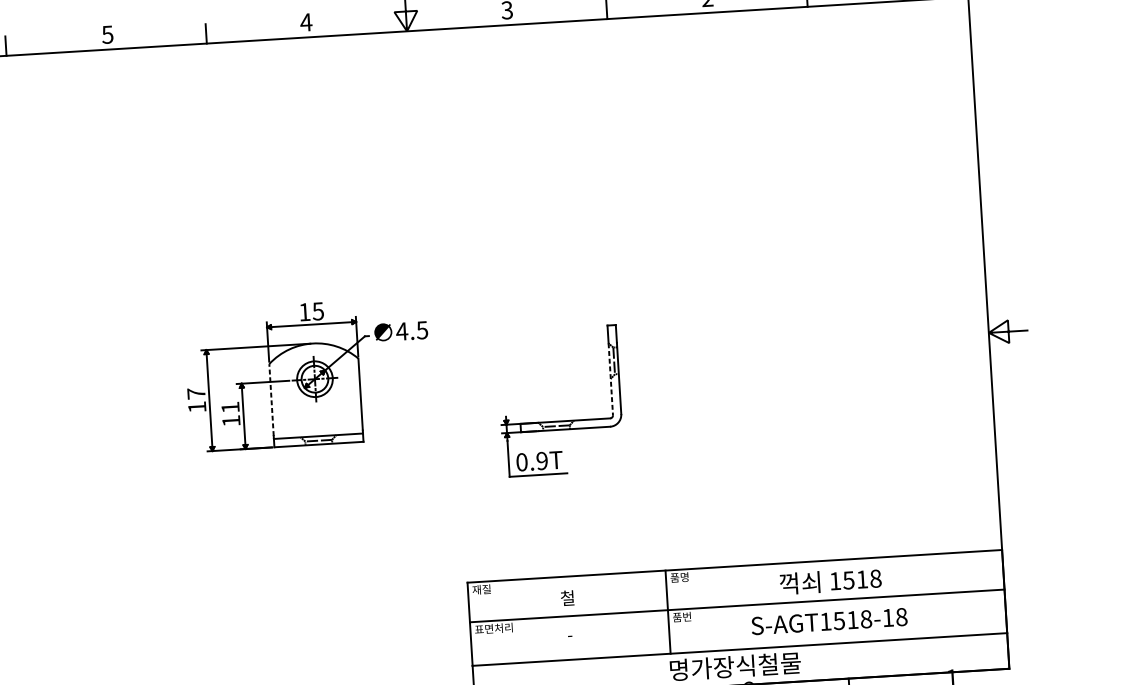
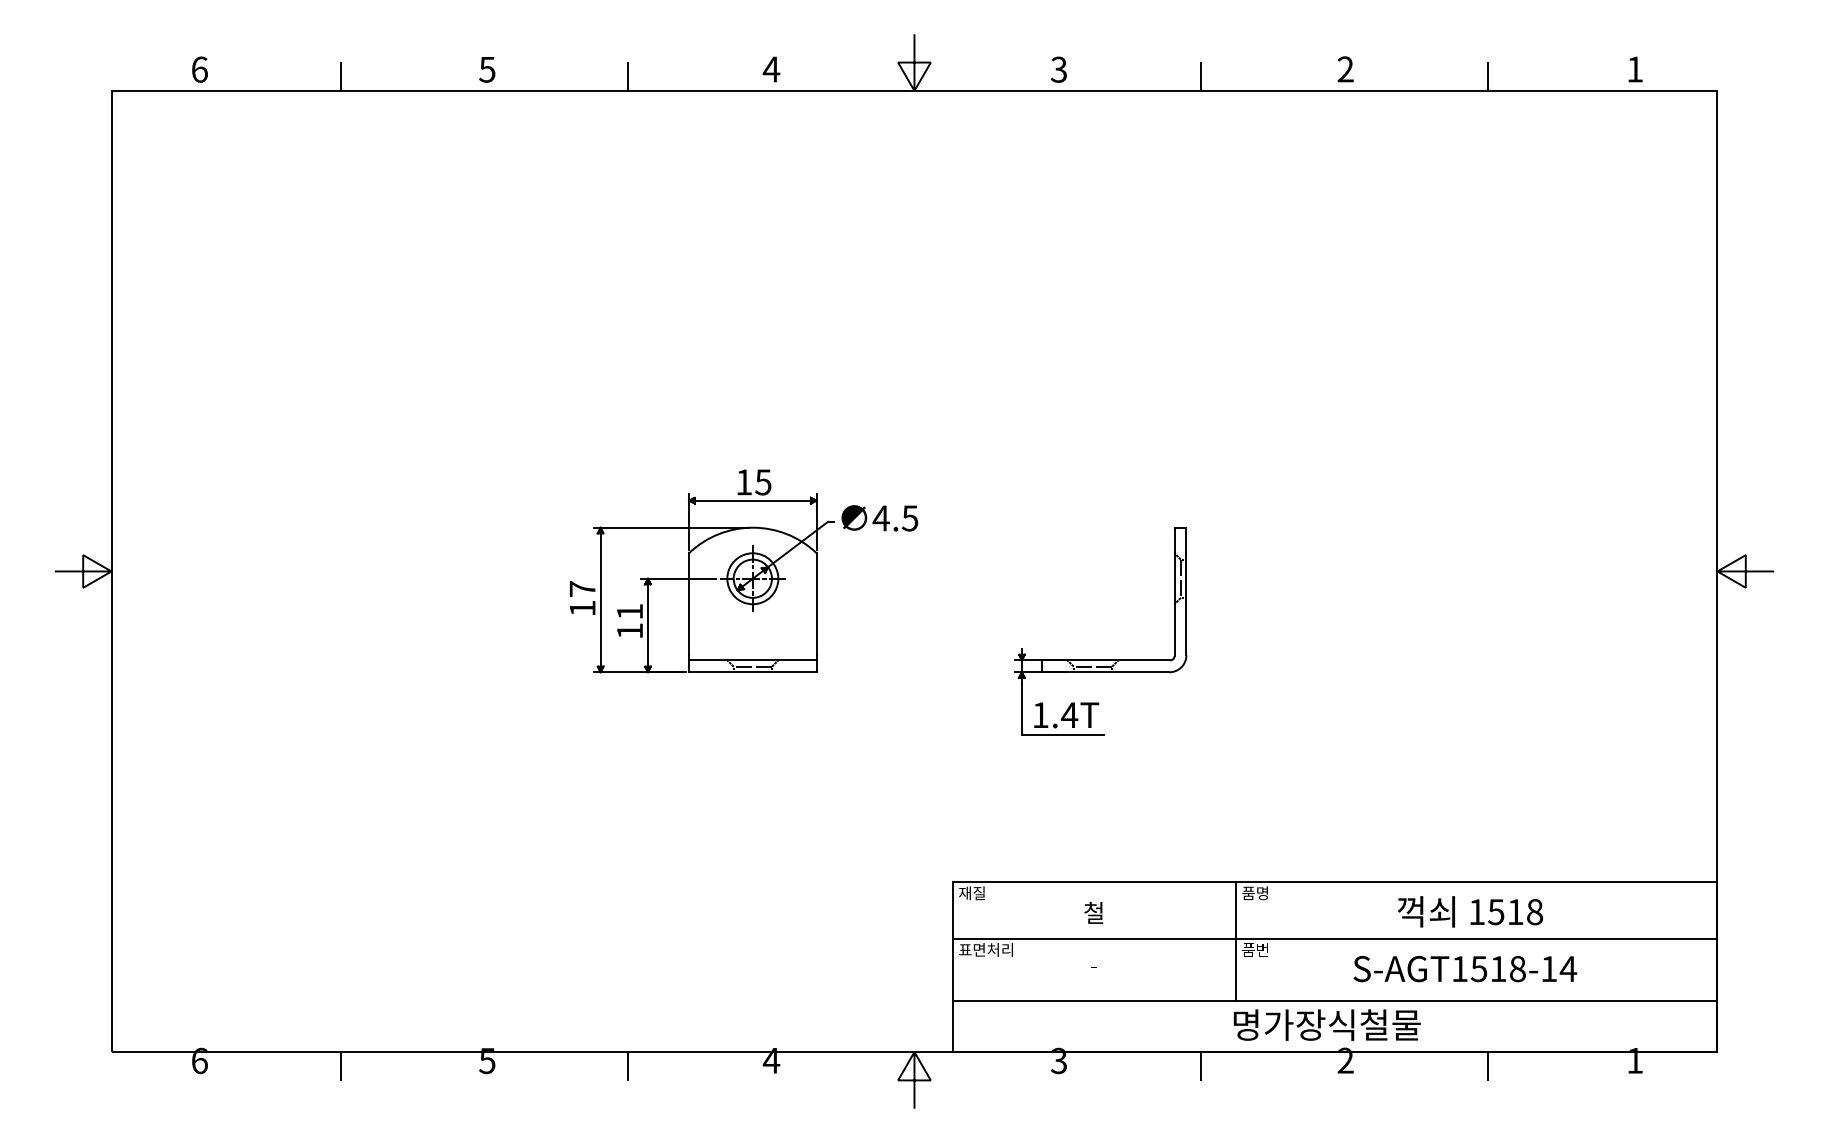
line: (610, 379) -> (1174, 605), dashed -> solid
line: (271, 399) -> (689, 604), dashed -> solid
text: (532, 461) -> (1055, 715), 0.9T -> 1.4T
text: (901, 617) -> (1568, 969), S-AGT1518-18 -> S-AGT1518-14

